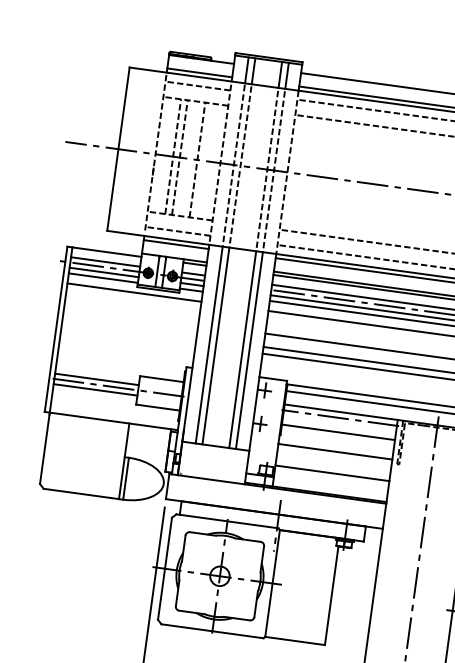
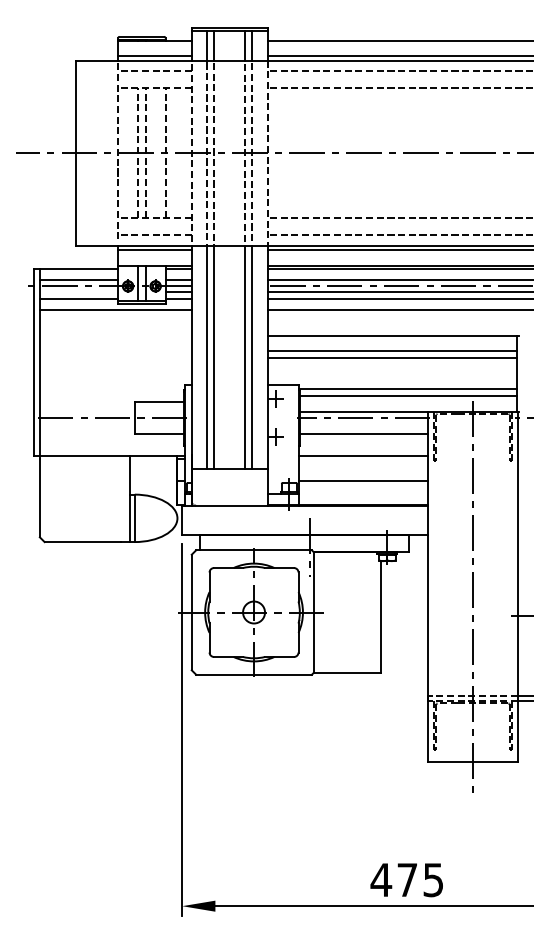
line: (103, 272) -> (78, 292), removed
line: (96, 379) -> (86, 412), removed
line: (94, 390) -> (86, 424), removed

